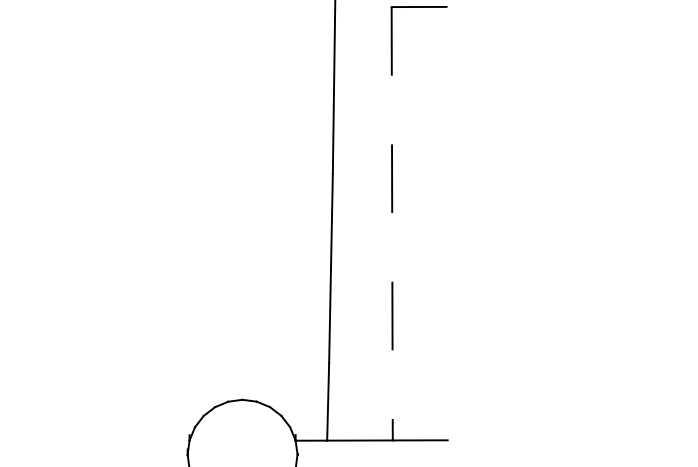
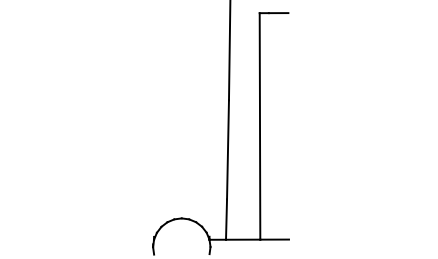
line: (393, 223) -> (260, 126), dashed -> solid

